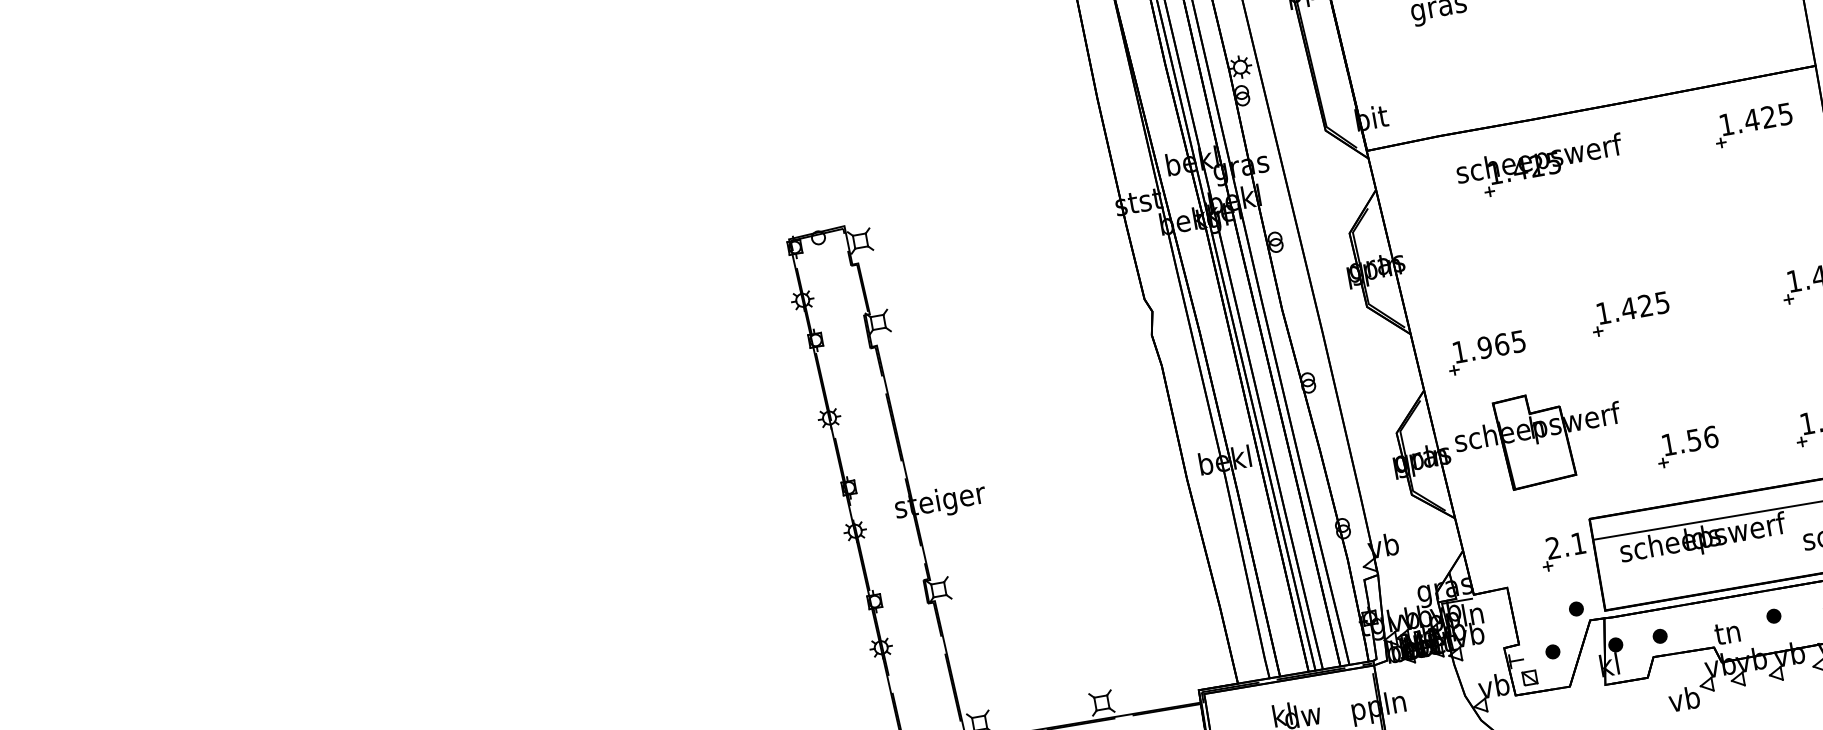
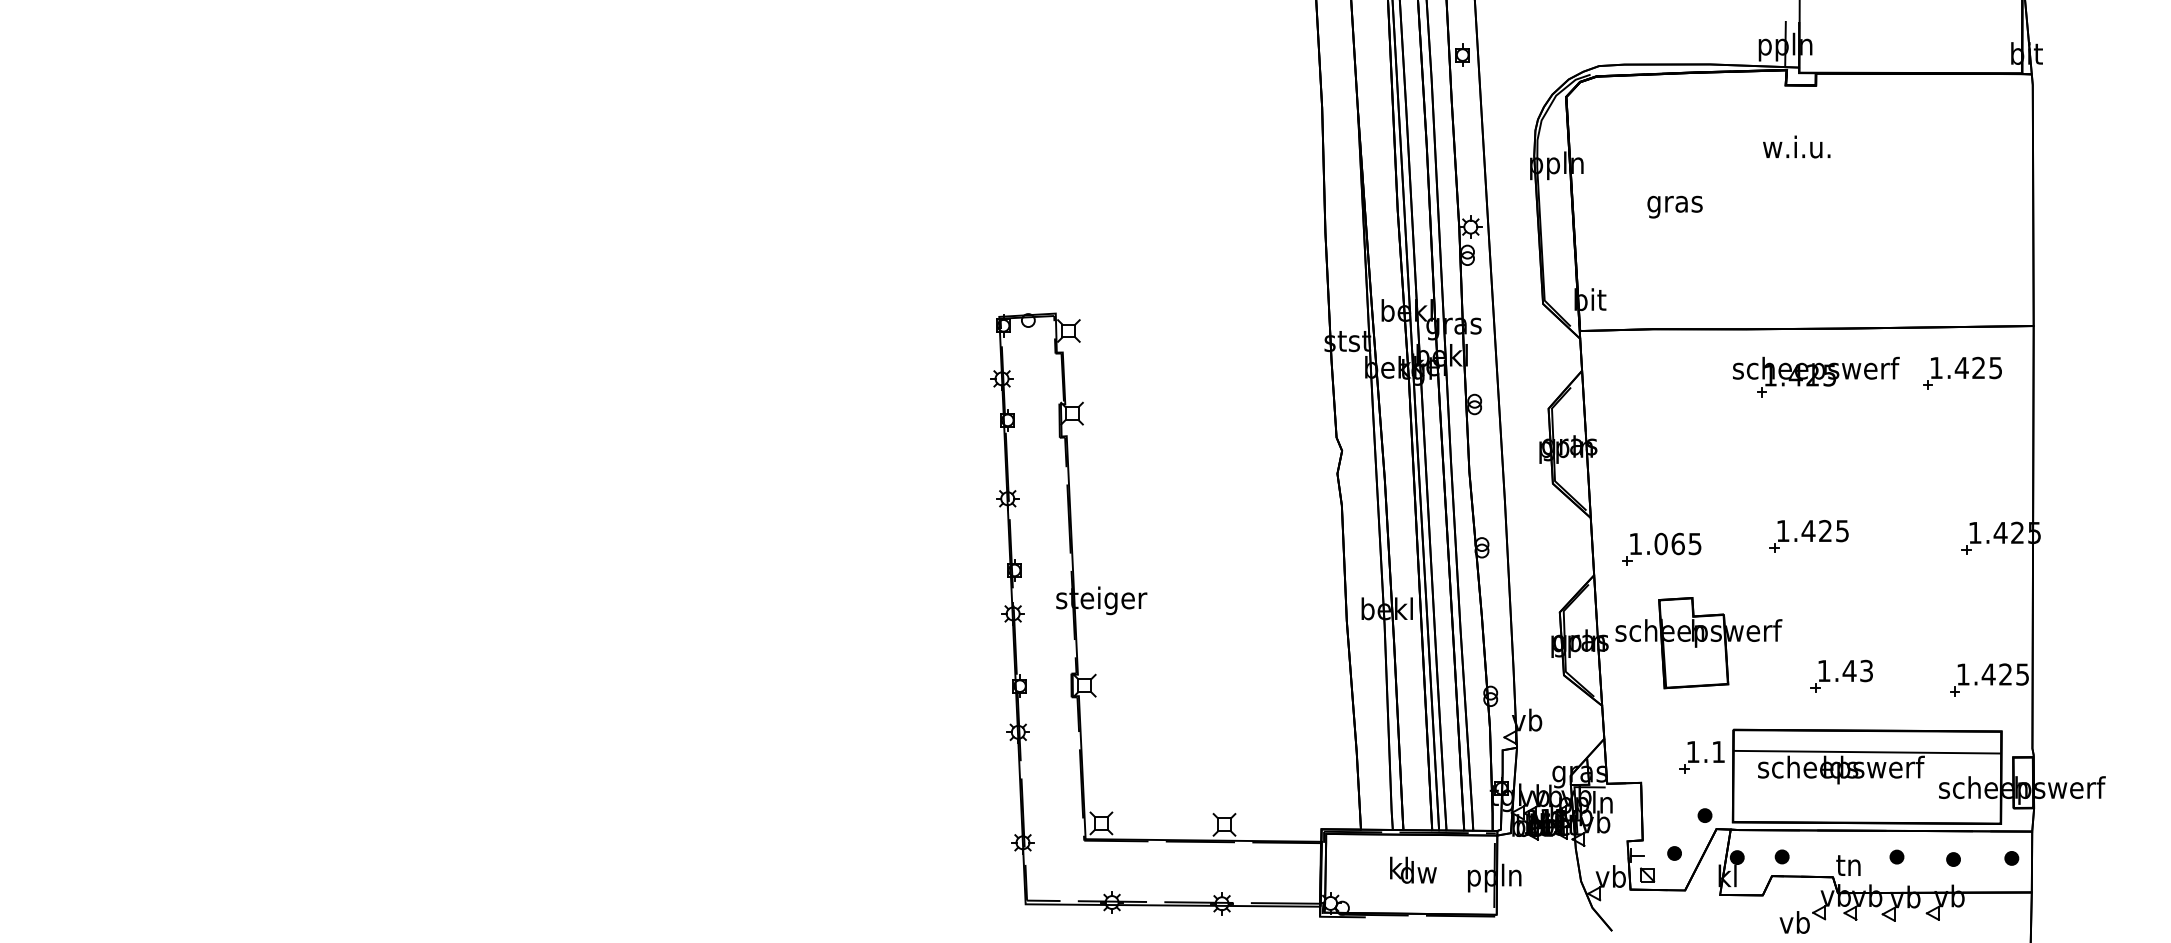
part: (1540, 166) -> (1816, 376), moved
text: (1484, 348) -> (1660, 544), 1.965 -> 1.065
text: (1701, 438) -> (1857, 670), 1.56 -> 1.43
text: (1552, 547) -> (1692, 751), 2.1 -> 1.1

